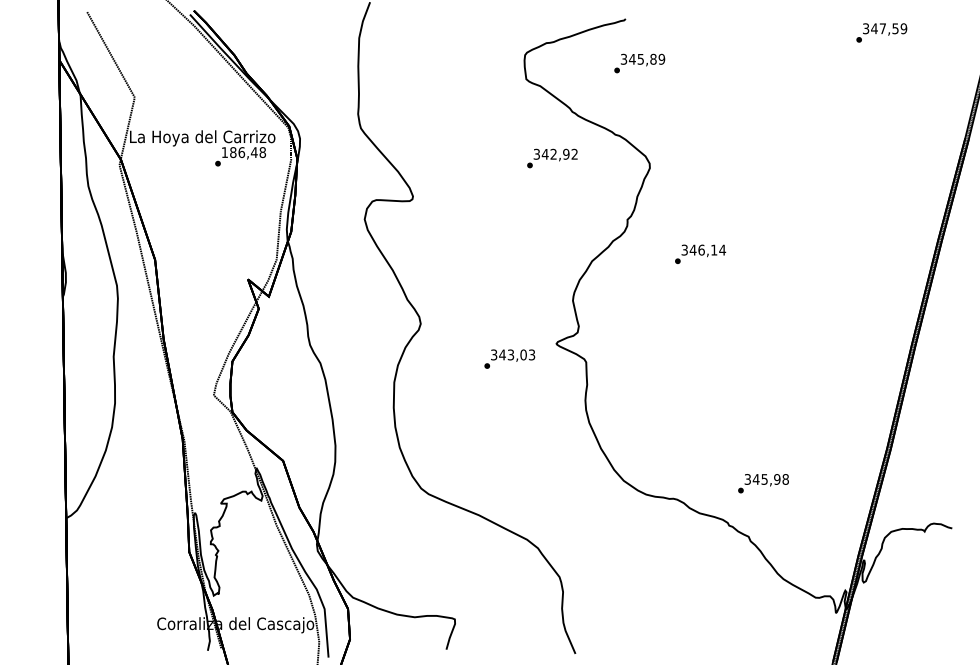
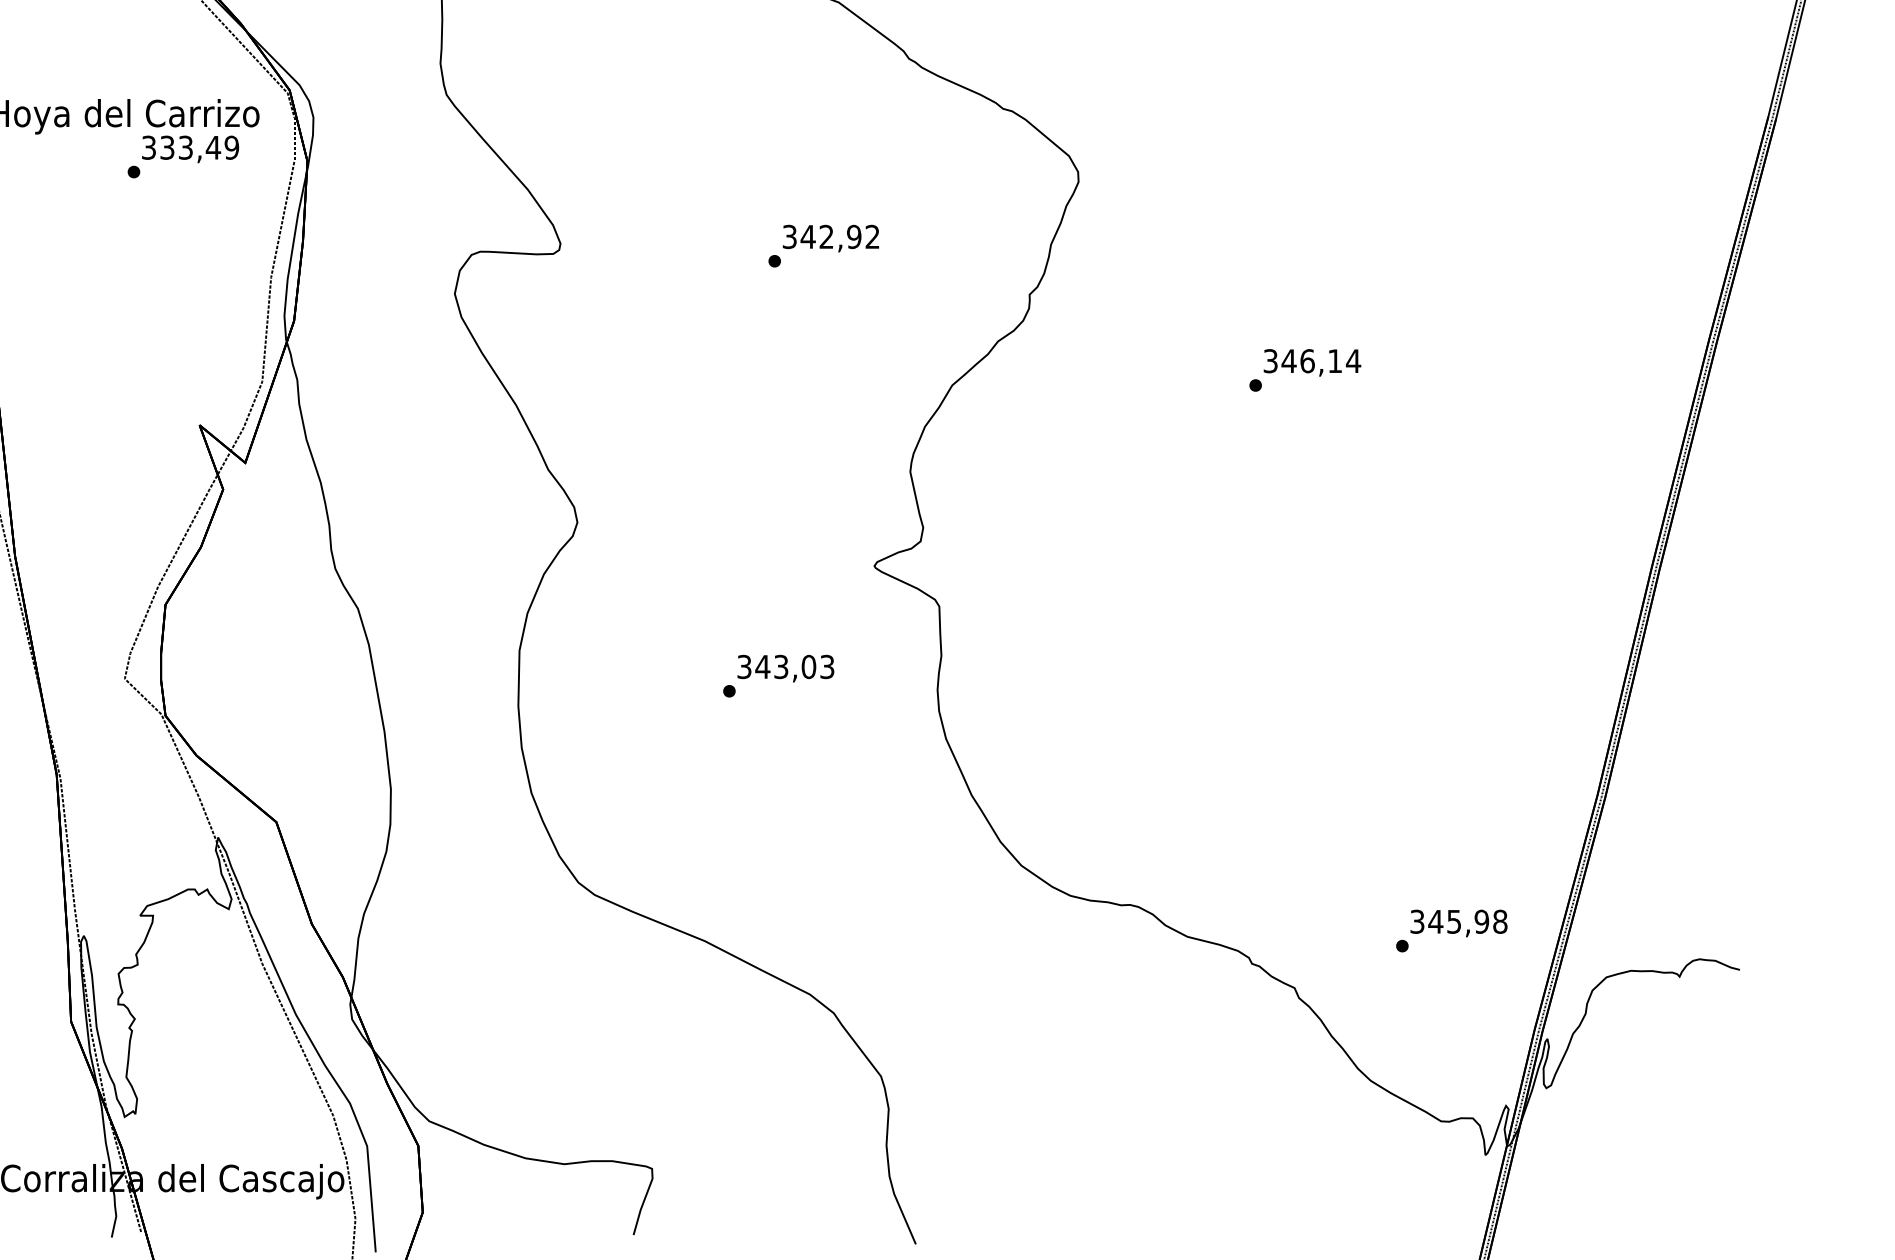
text: (243, 152) -> (189, 147), 186,48 -> 333,49
text: (552, 158) -> (823, 246), moved
text: (700, 253) -> (1305, 368), moved
text: (509, 358) -> (778, 674), moved
text: (763, 483) -> (1451, 930), moved

